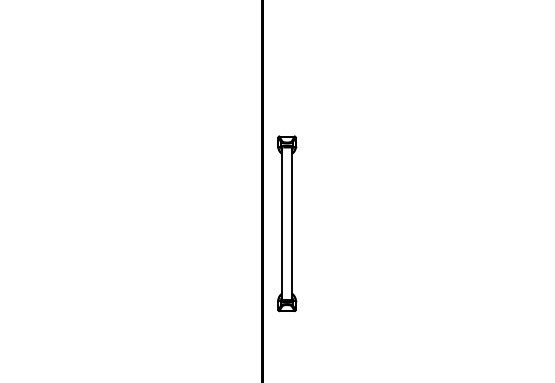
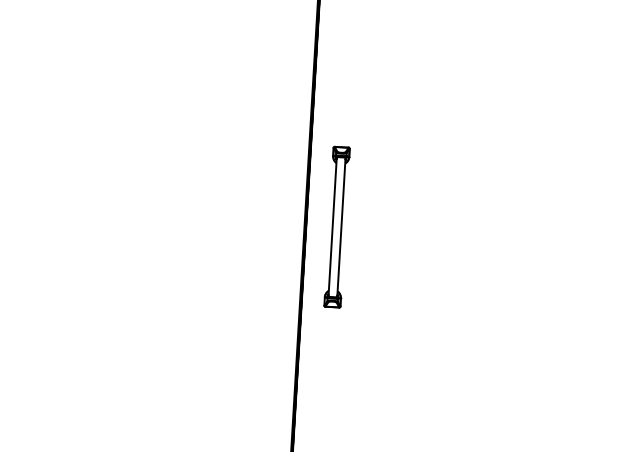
part: (286, 223) -> (336, 226), size x0.71

